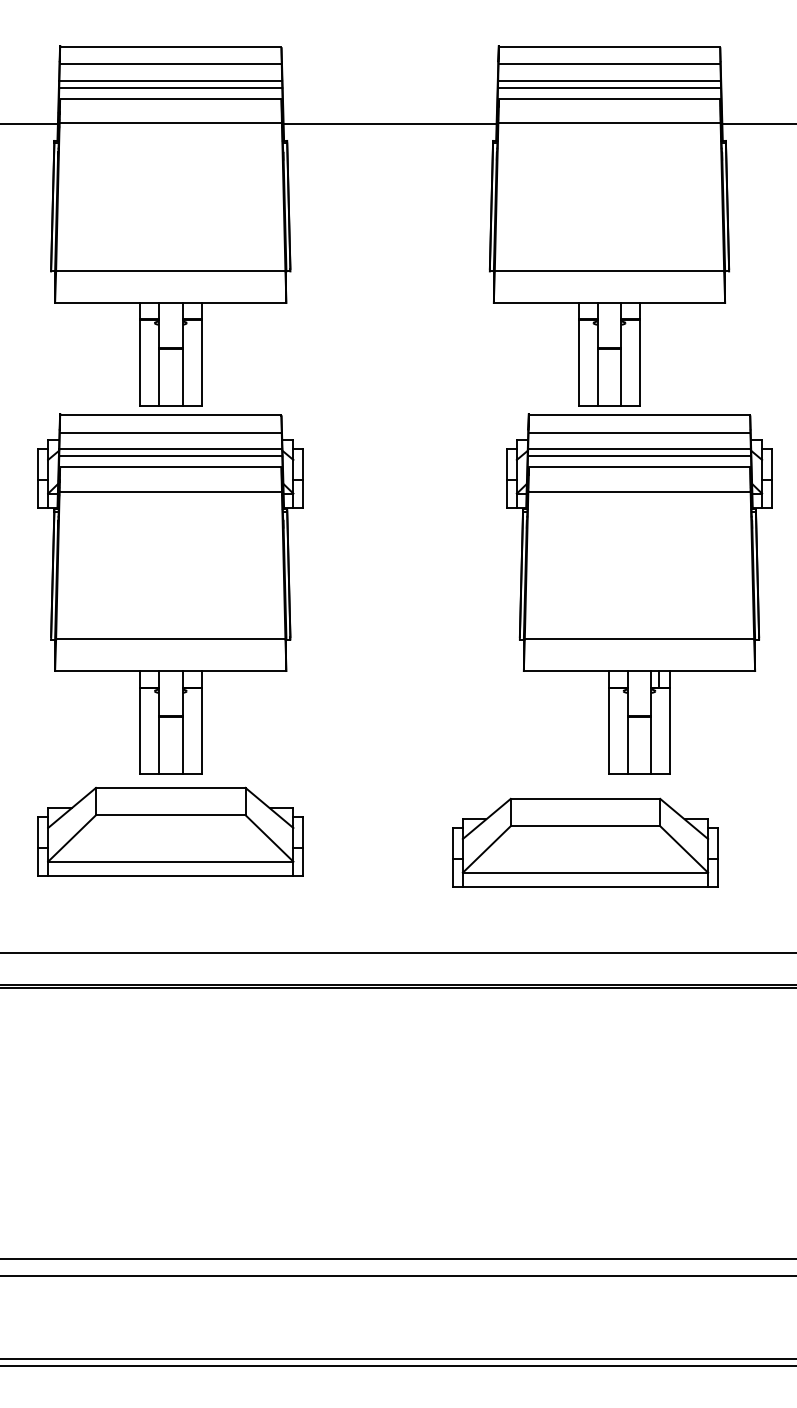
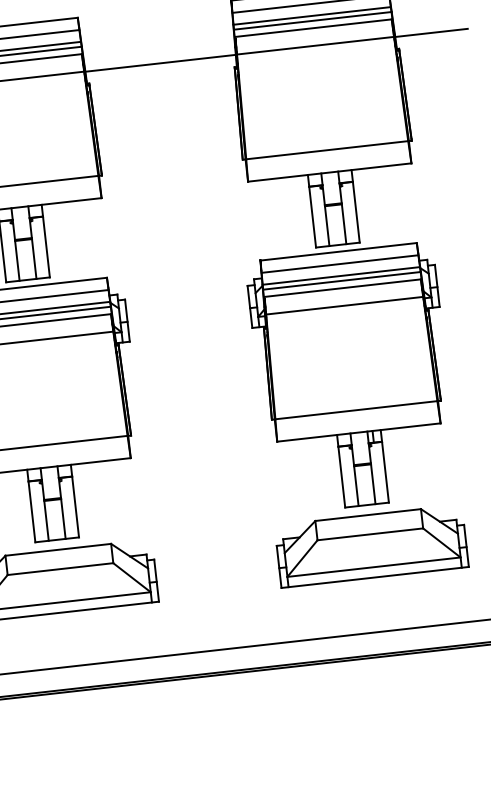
part: (639, 593) -> (352, 377), moved
part: (585, 842) -> (371, 545), moved

